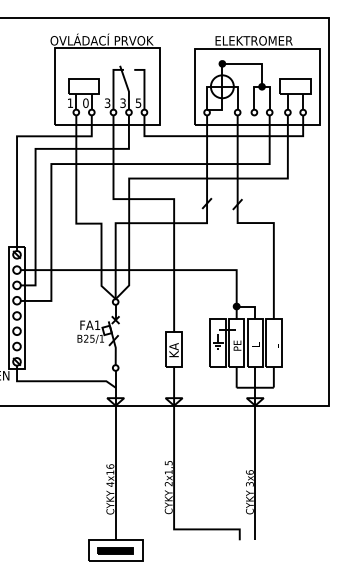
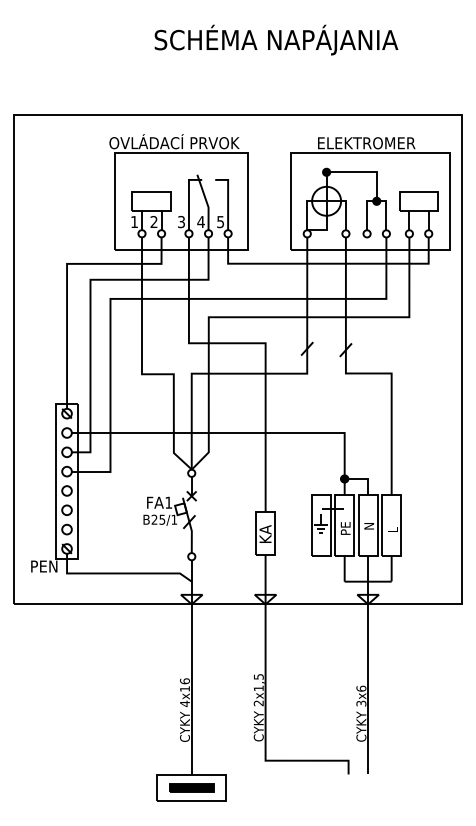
text: (122, 102) -> (200, 221), 3 -> 4
text: (85, 103) -> (153, 222), 0 -> 2
text: (256, 344) -> (369, 526), L -> N

